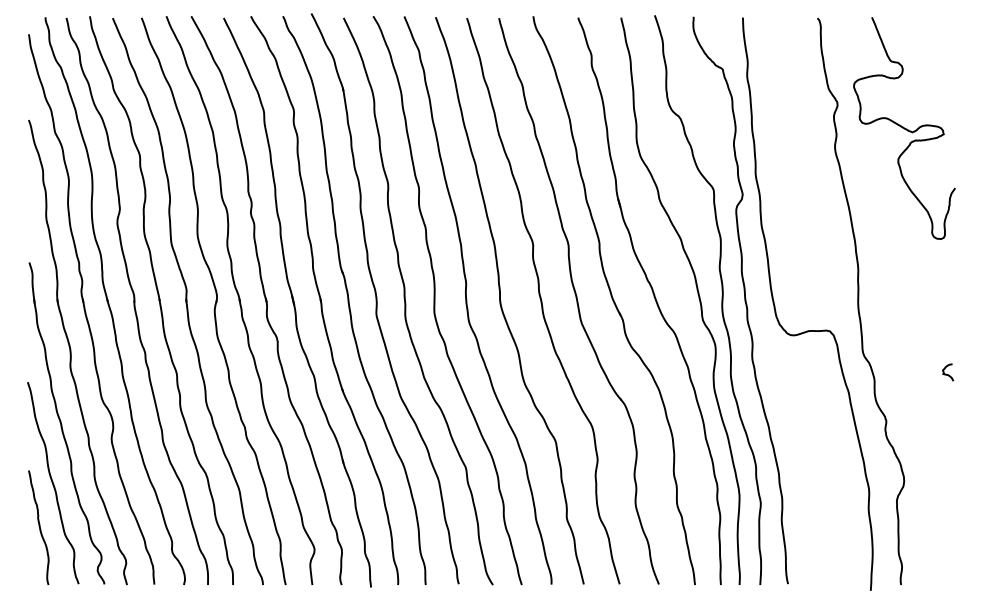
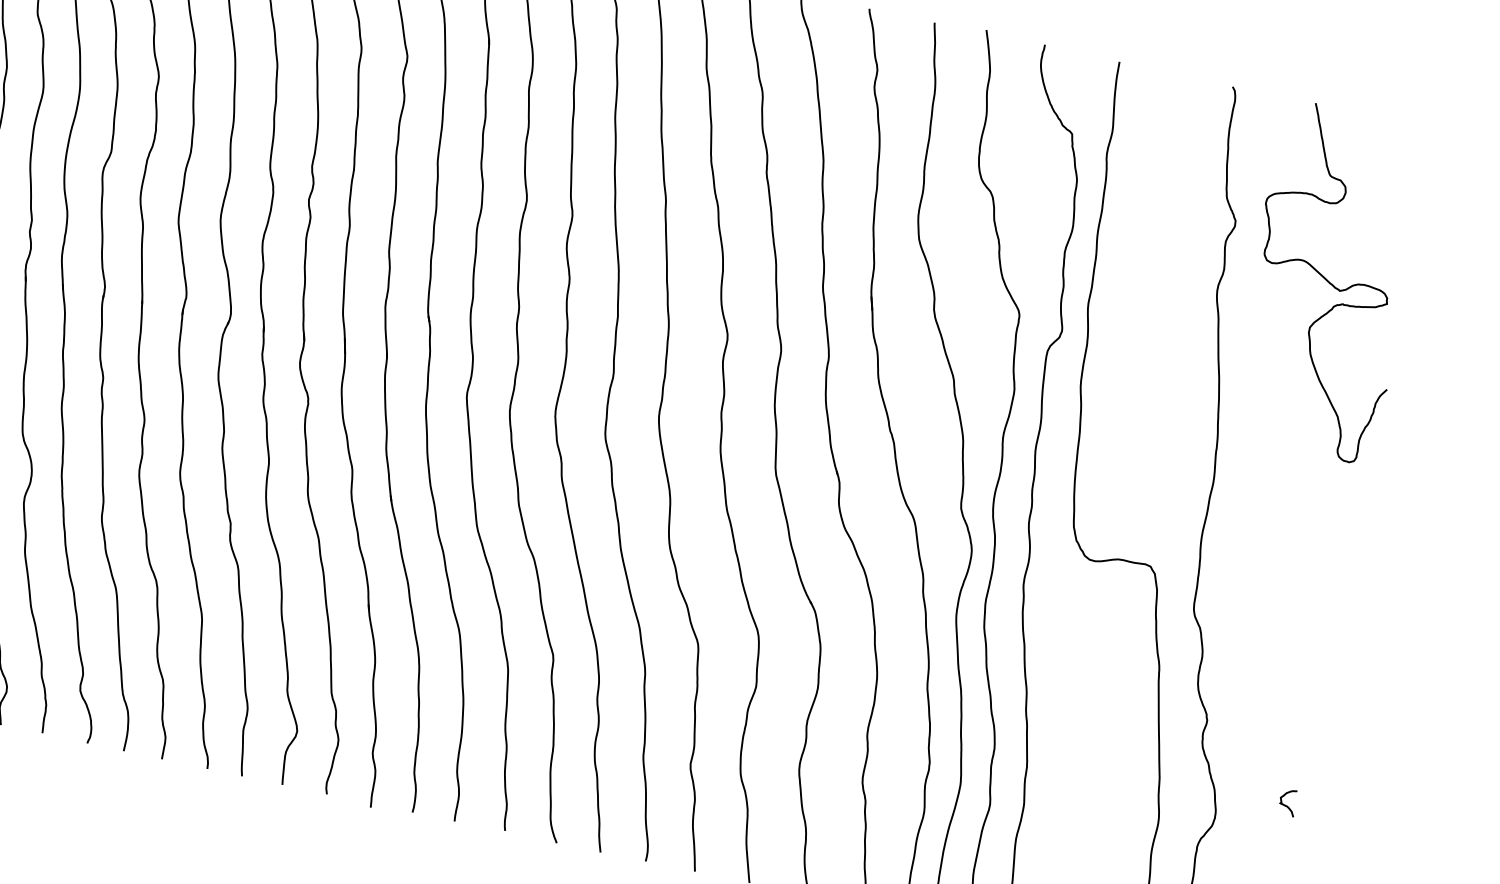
curve: (948, 374) -> (1287, 805), moved

